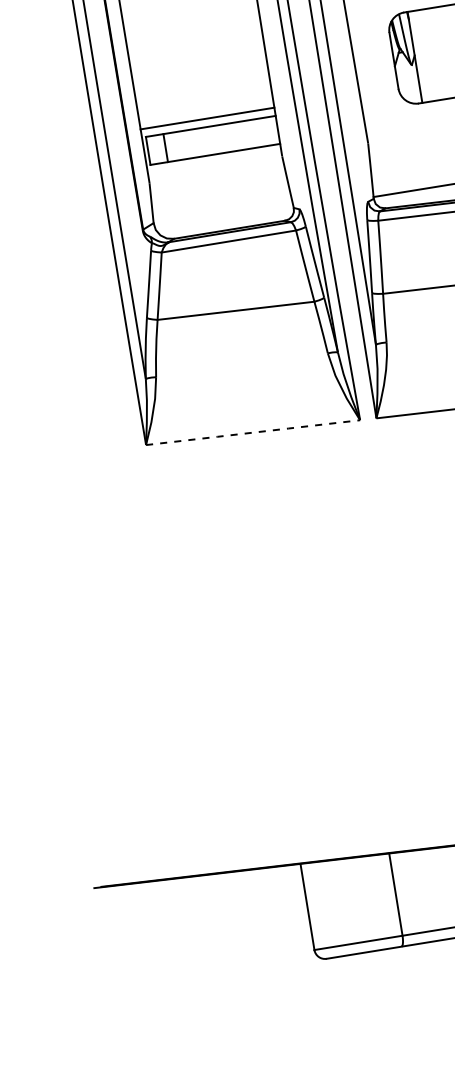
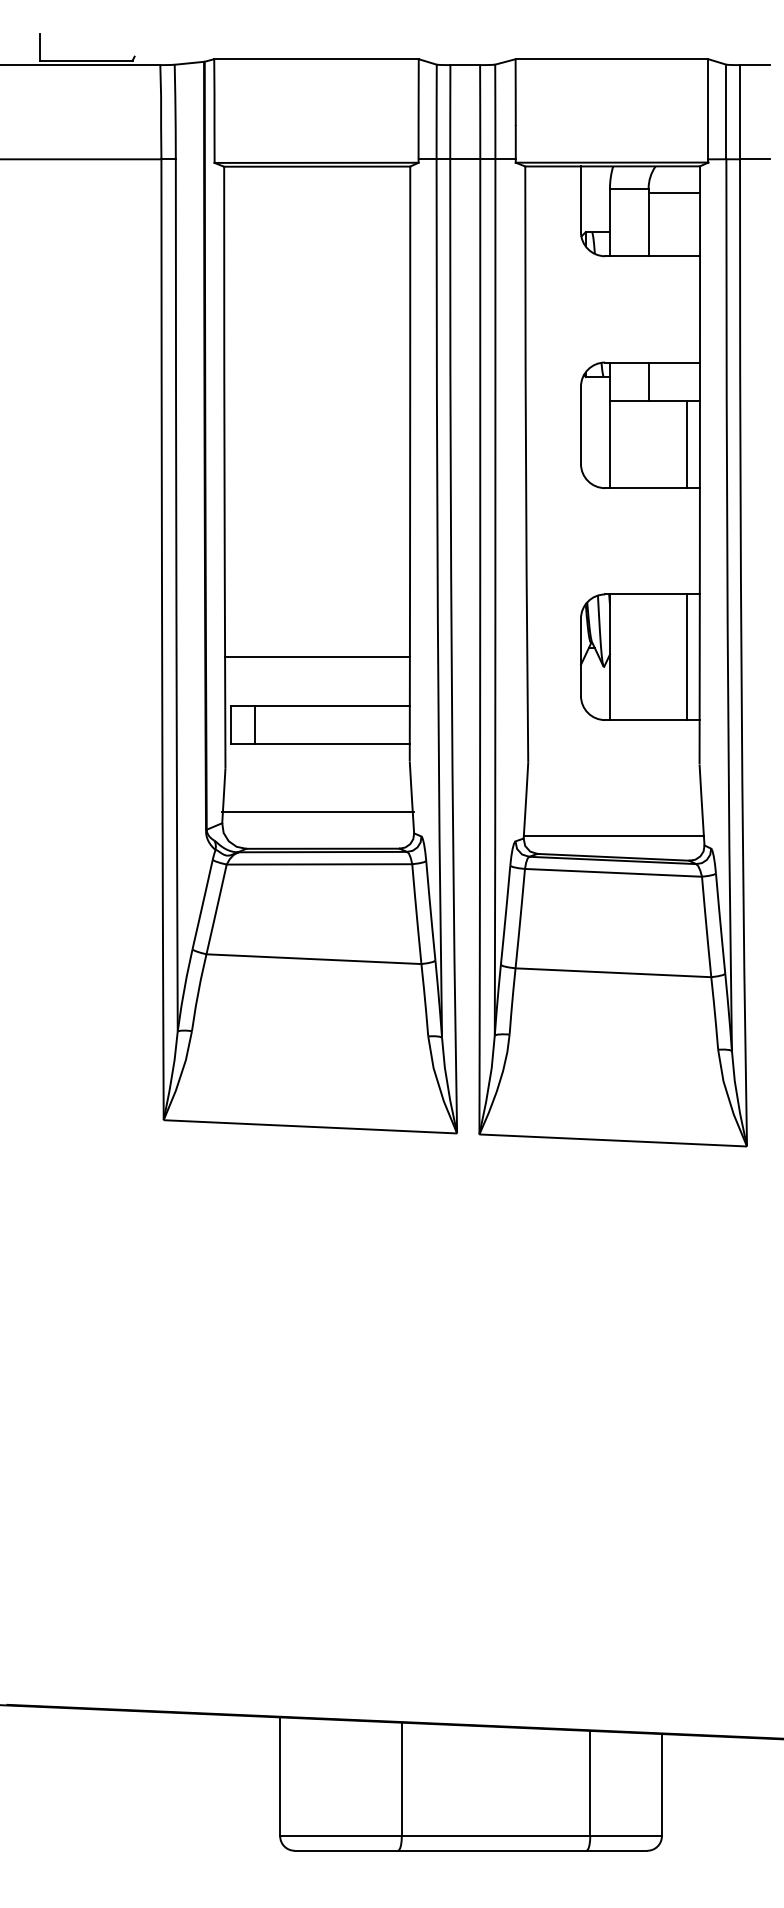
line: (207, 118) -> (317, 657), moved
line: (221, 203) -> (318, 811), added
line: (253, 432) -> (310, 1126), dashed -> solid

